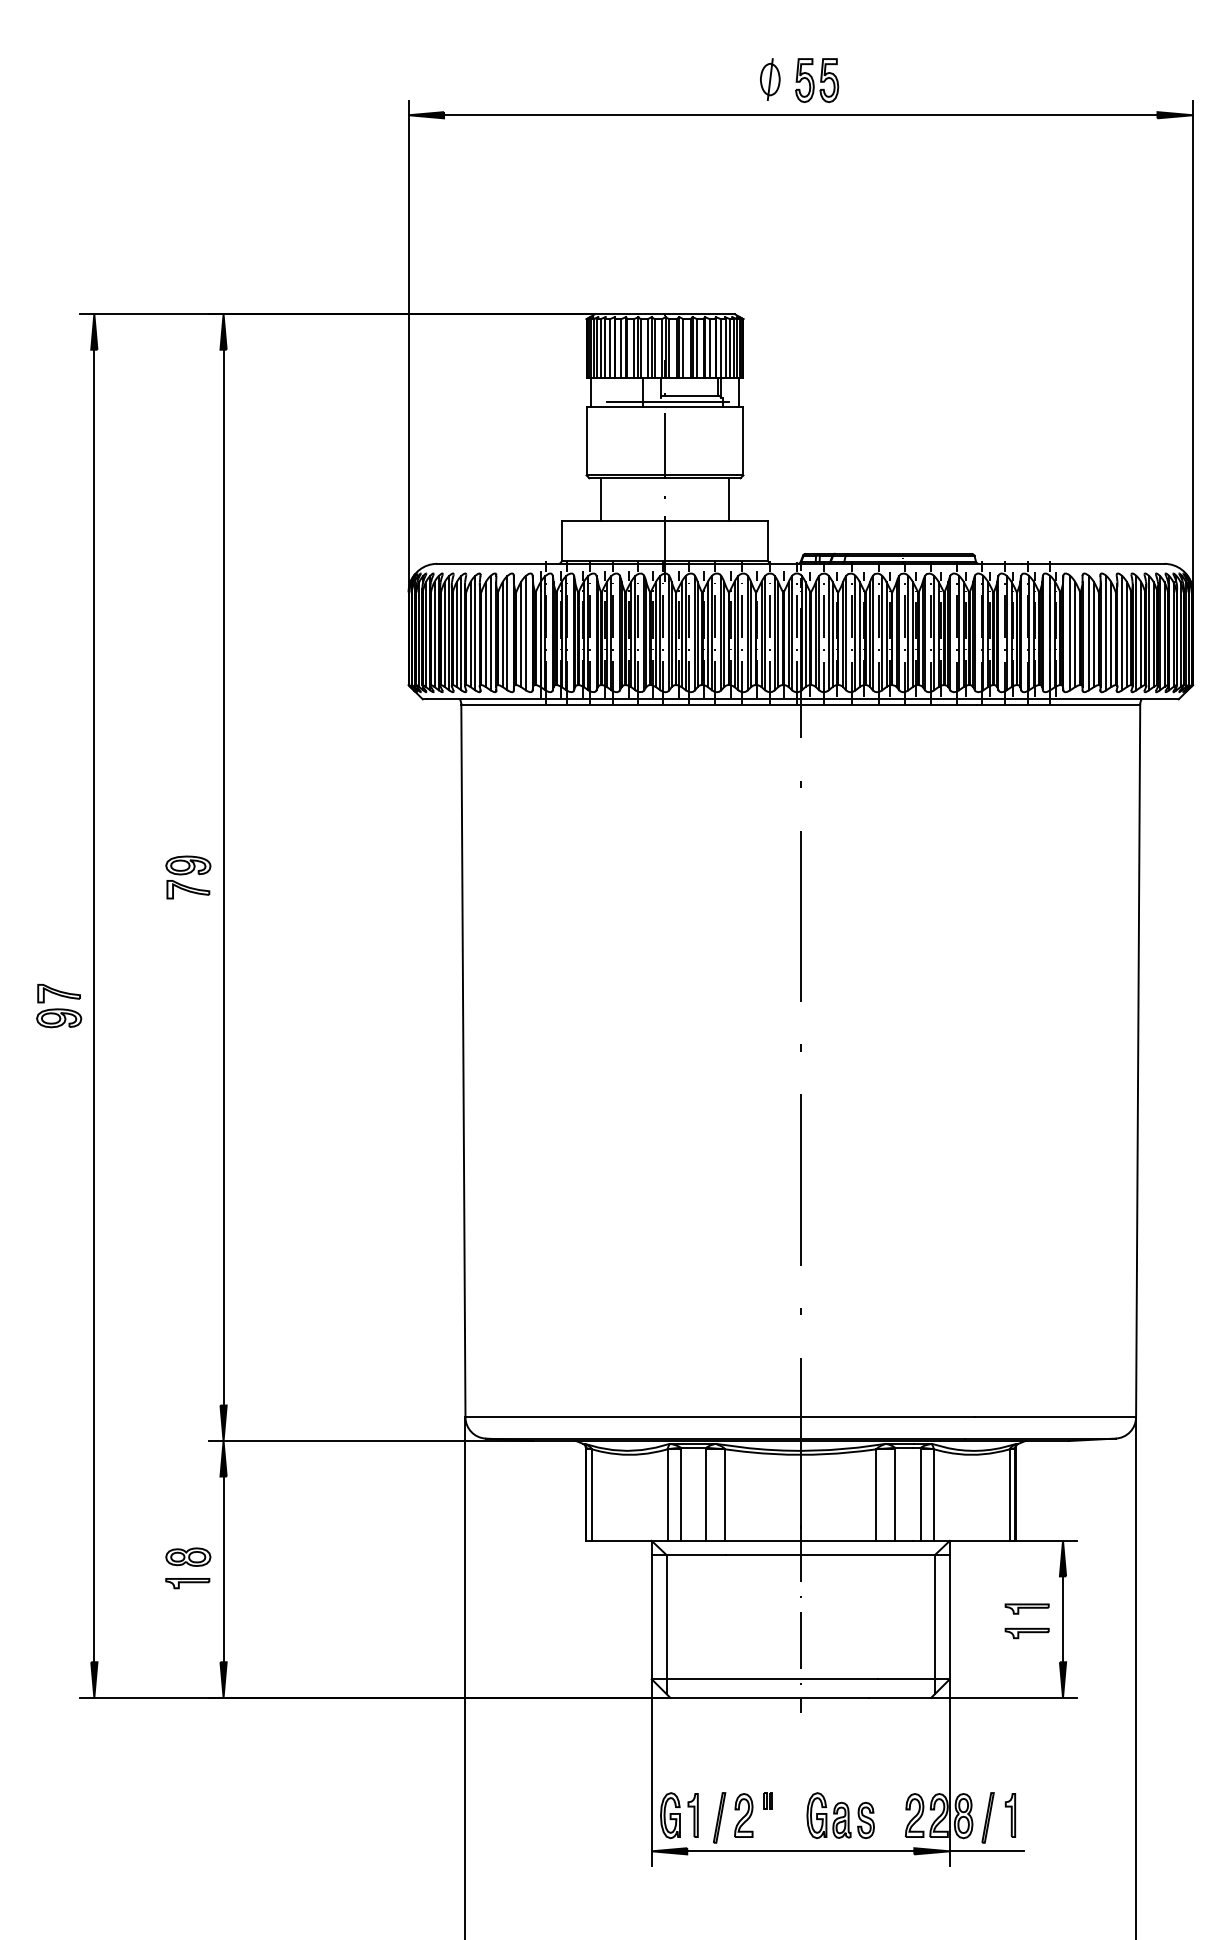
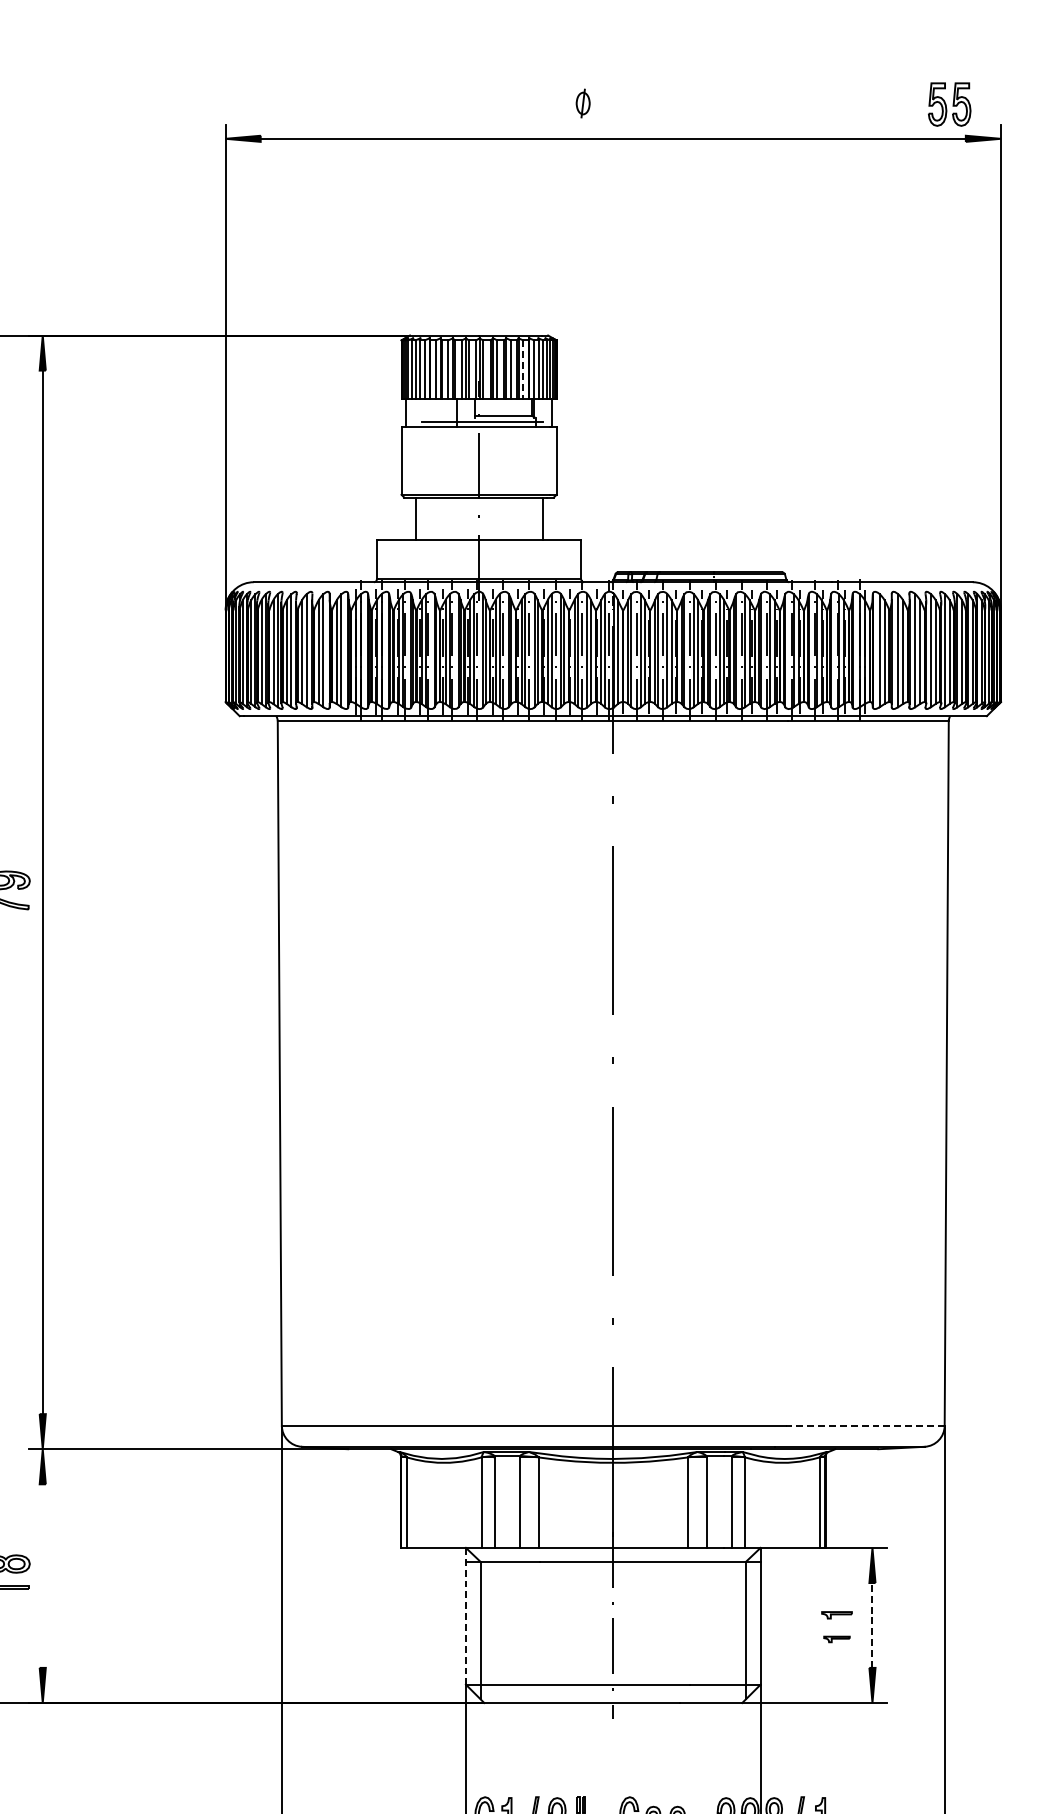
part: (770, 79) -> (583, 103), size x0.7
part: (817, 80) -> (950, 104), moved
line: (709, 348) -> (523, 369), solid -> dashed
line: (1055, 1417) -> (865, 1425), solid -> dashed
line: (223, 1569) -> (42, 1576), removed
part: (1026, 1608) -> (836, 1614), size x0.7
line: (651, 1610) -> (465, 1616), solid -> dashed
line: (1063, 1619) -> (872, 1625), solid -> dashed
part: (1026, 1633) -> (836, 1639), size x0.6

